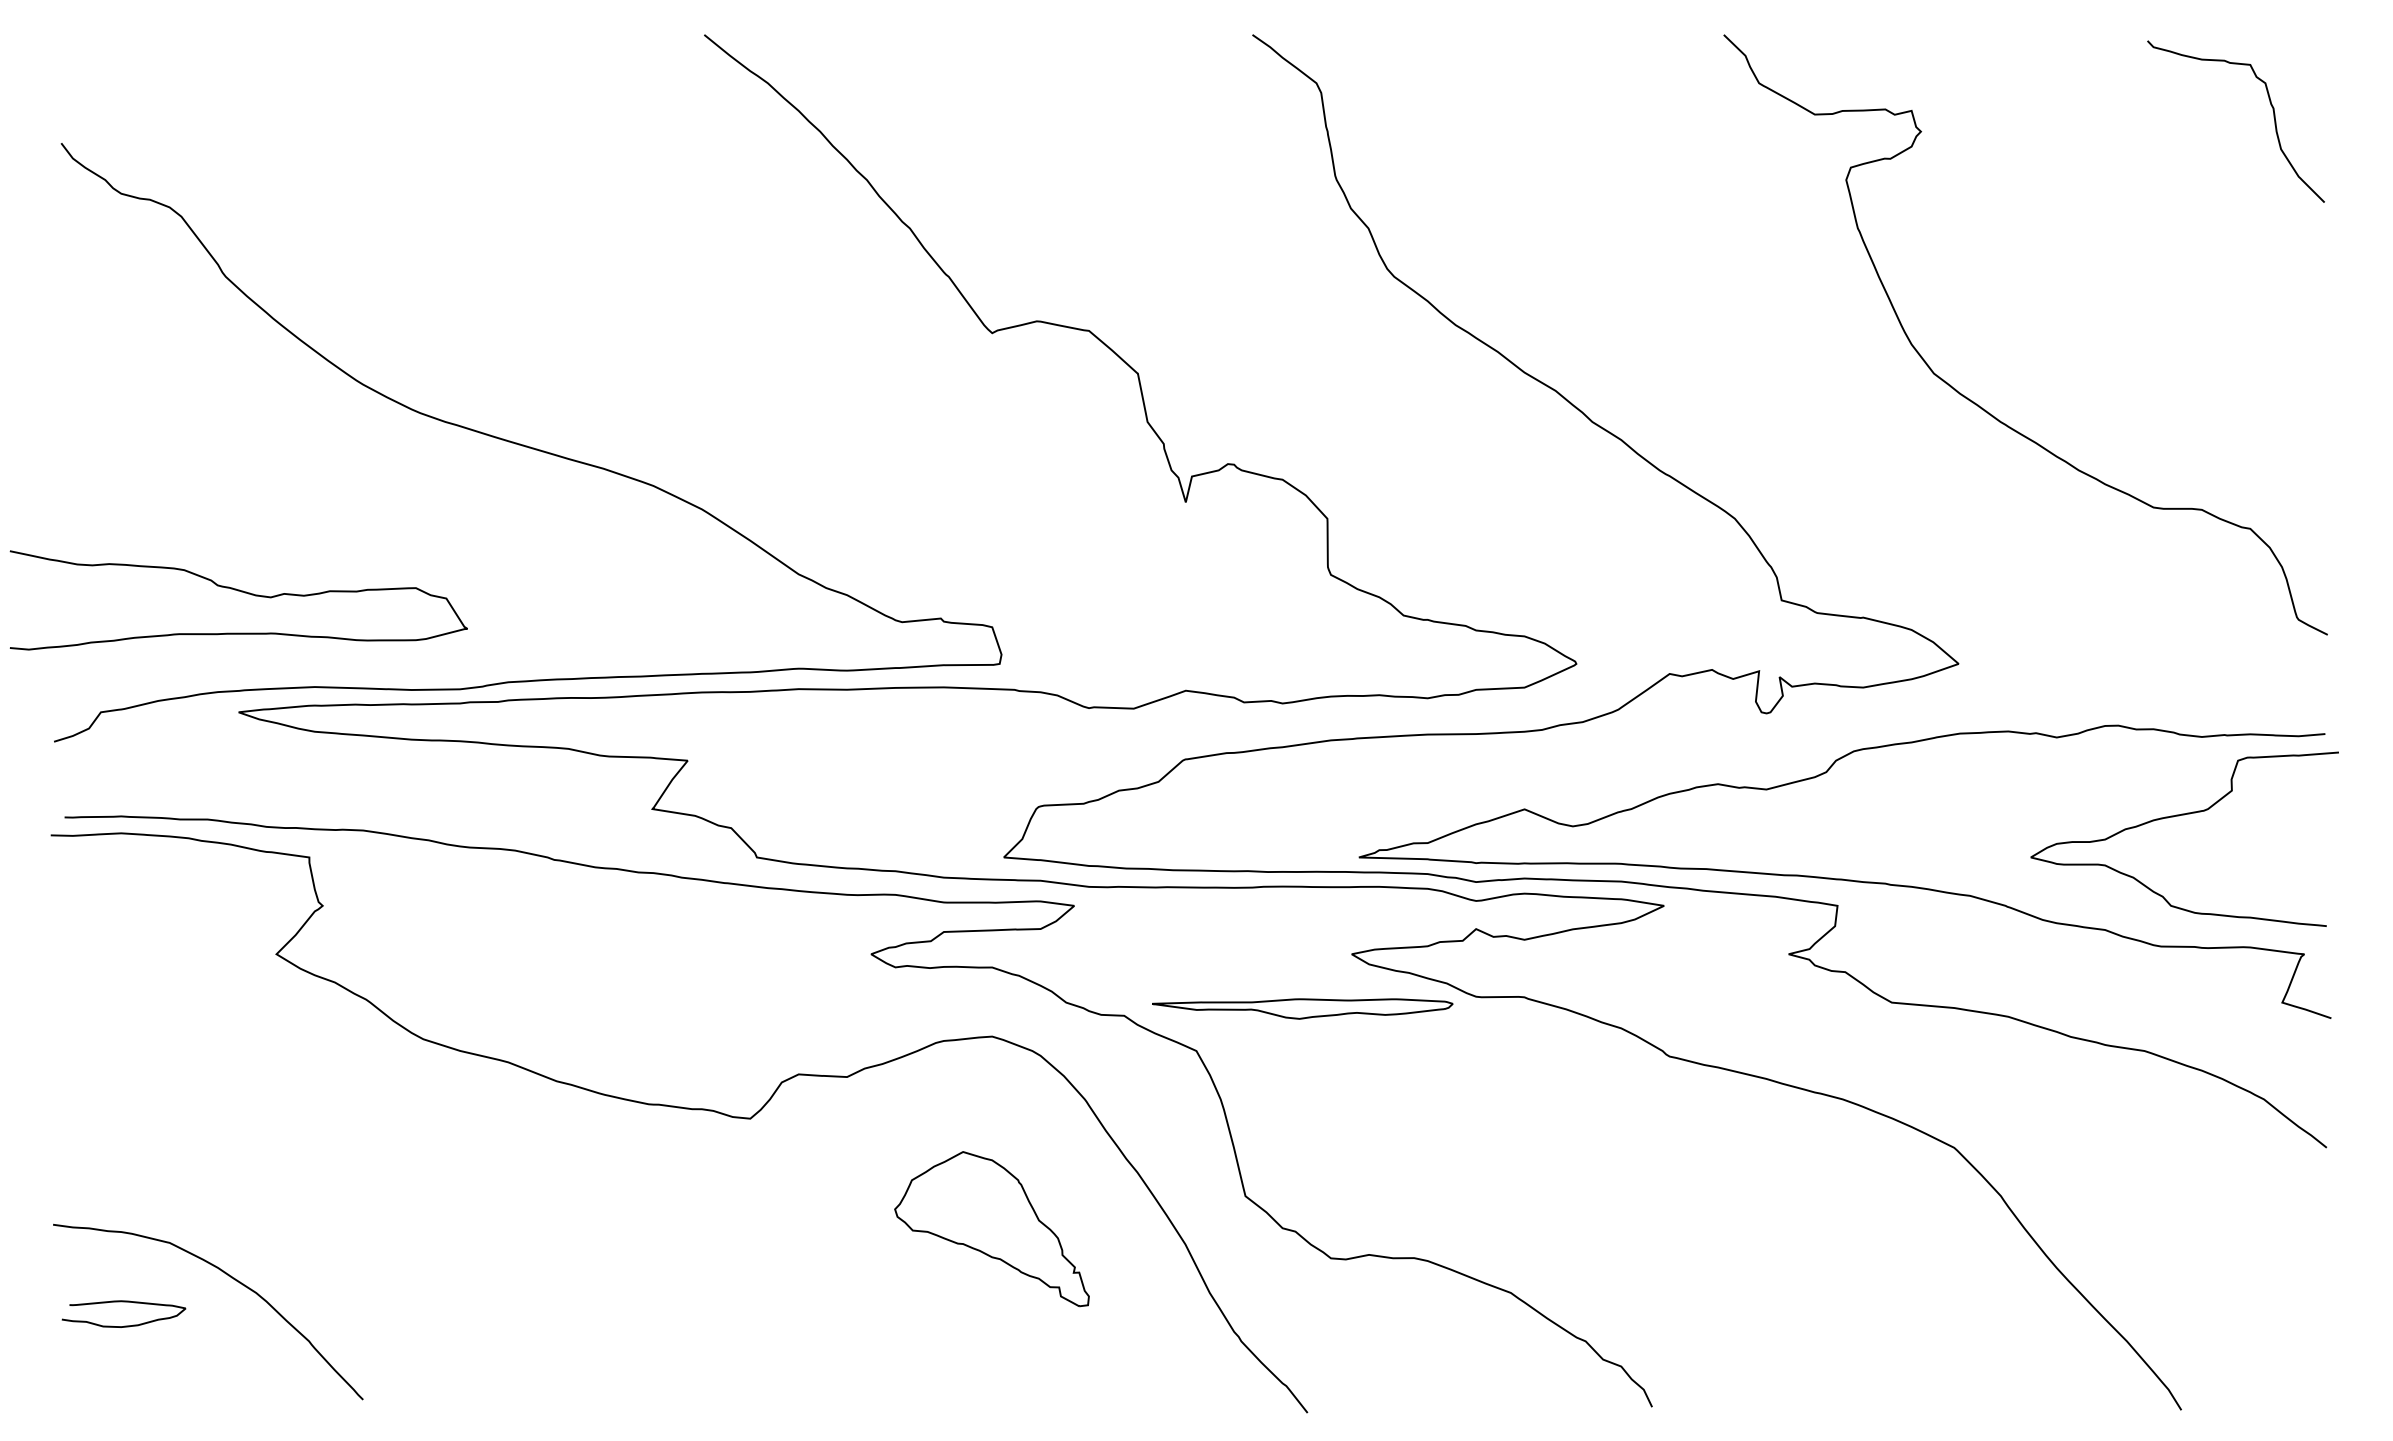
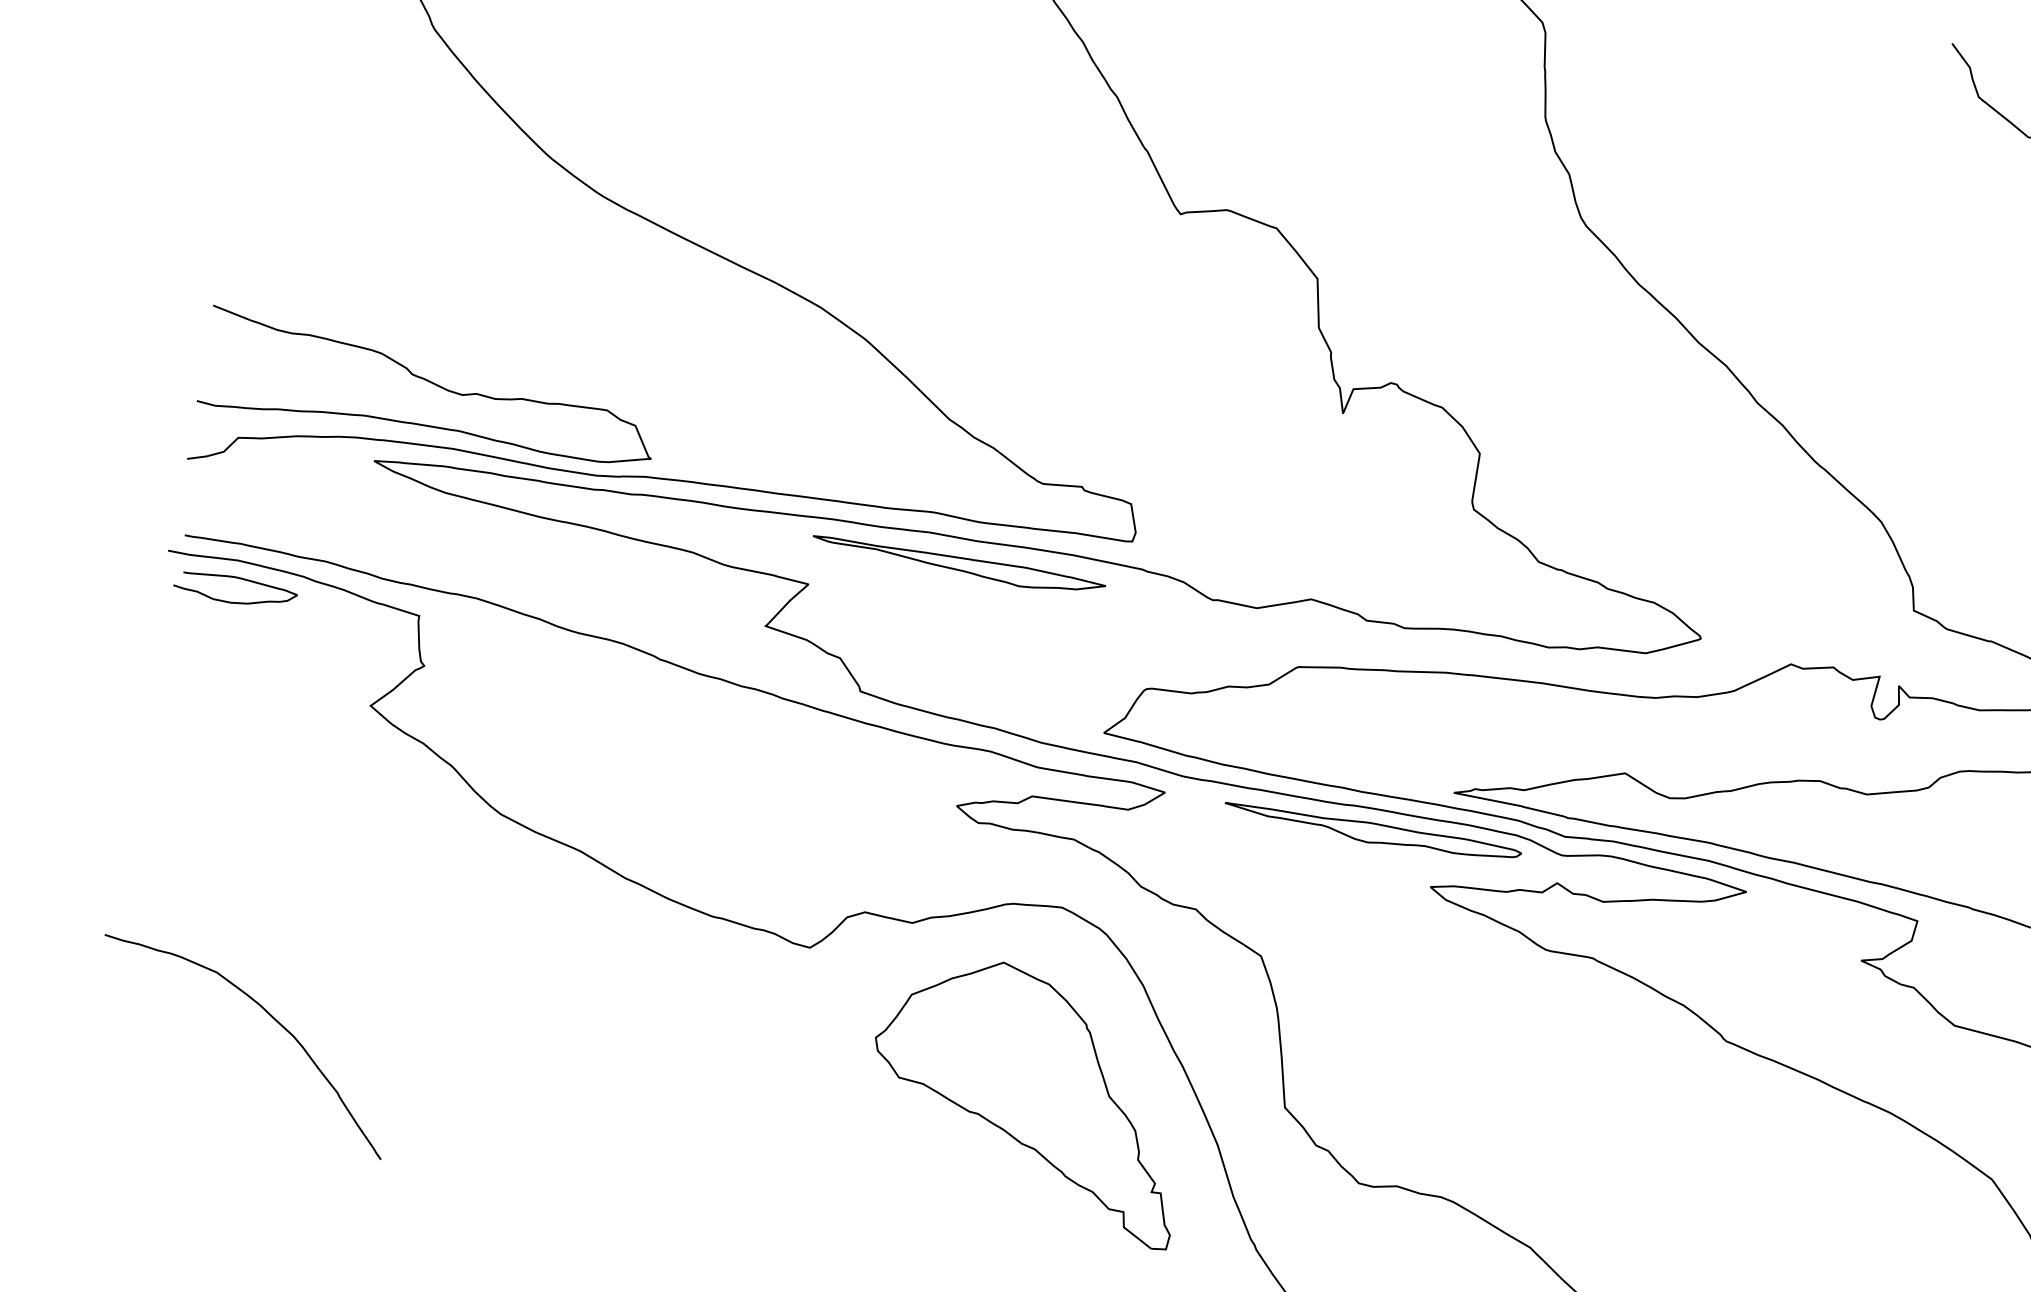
curve: (241, 592) -> (434, 385), moved
part: (832, 716) -> (958, 565), added
part: (1302, 1008) -> (1372, 832), moved
part: (991, 1228) -> (1029, 1096), size x1.67
curve: (123, 1302) -> (237, 578), moved

